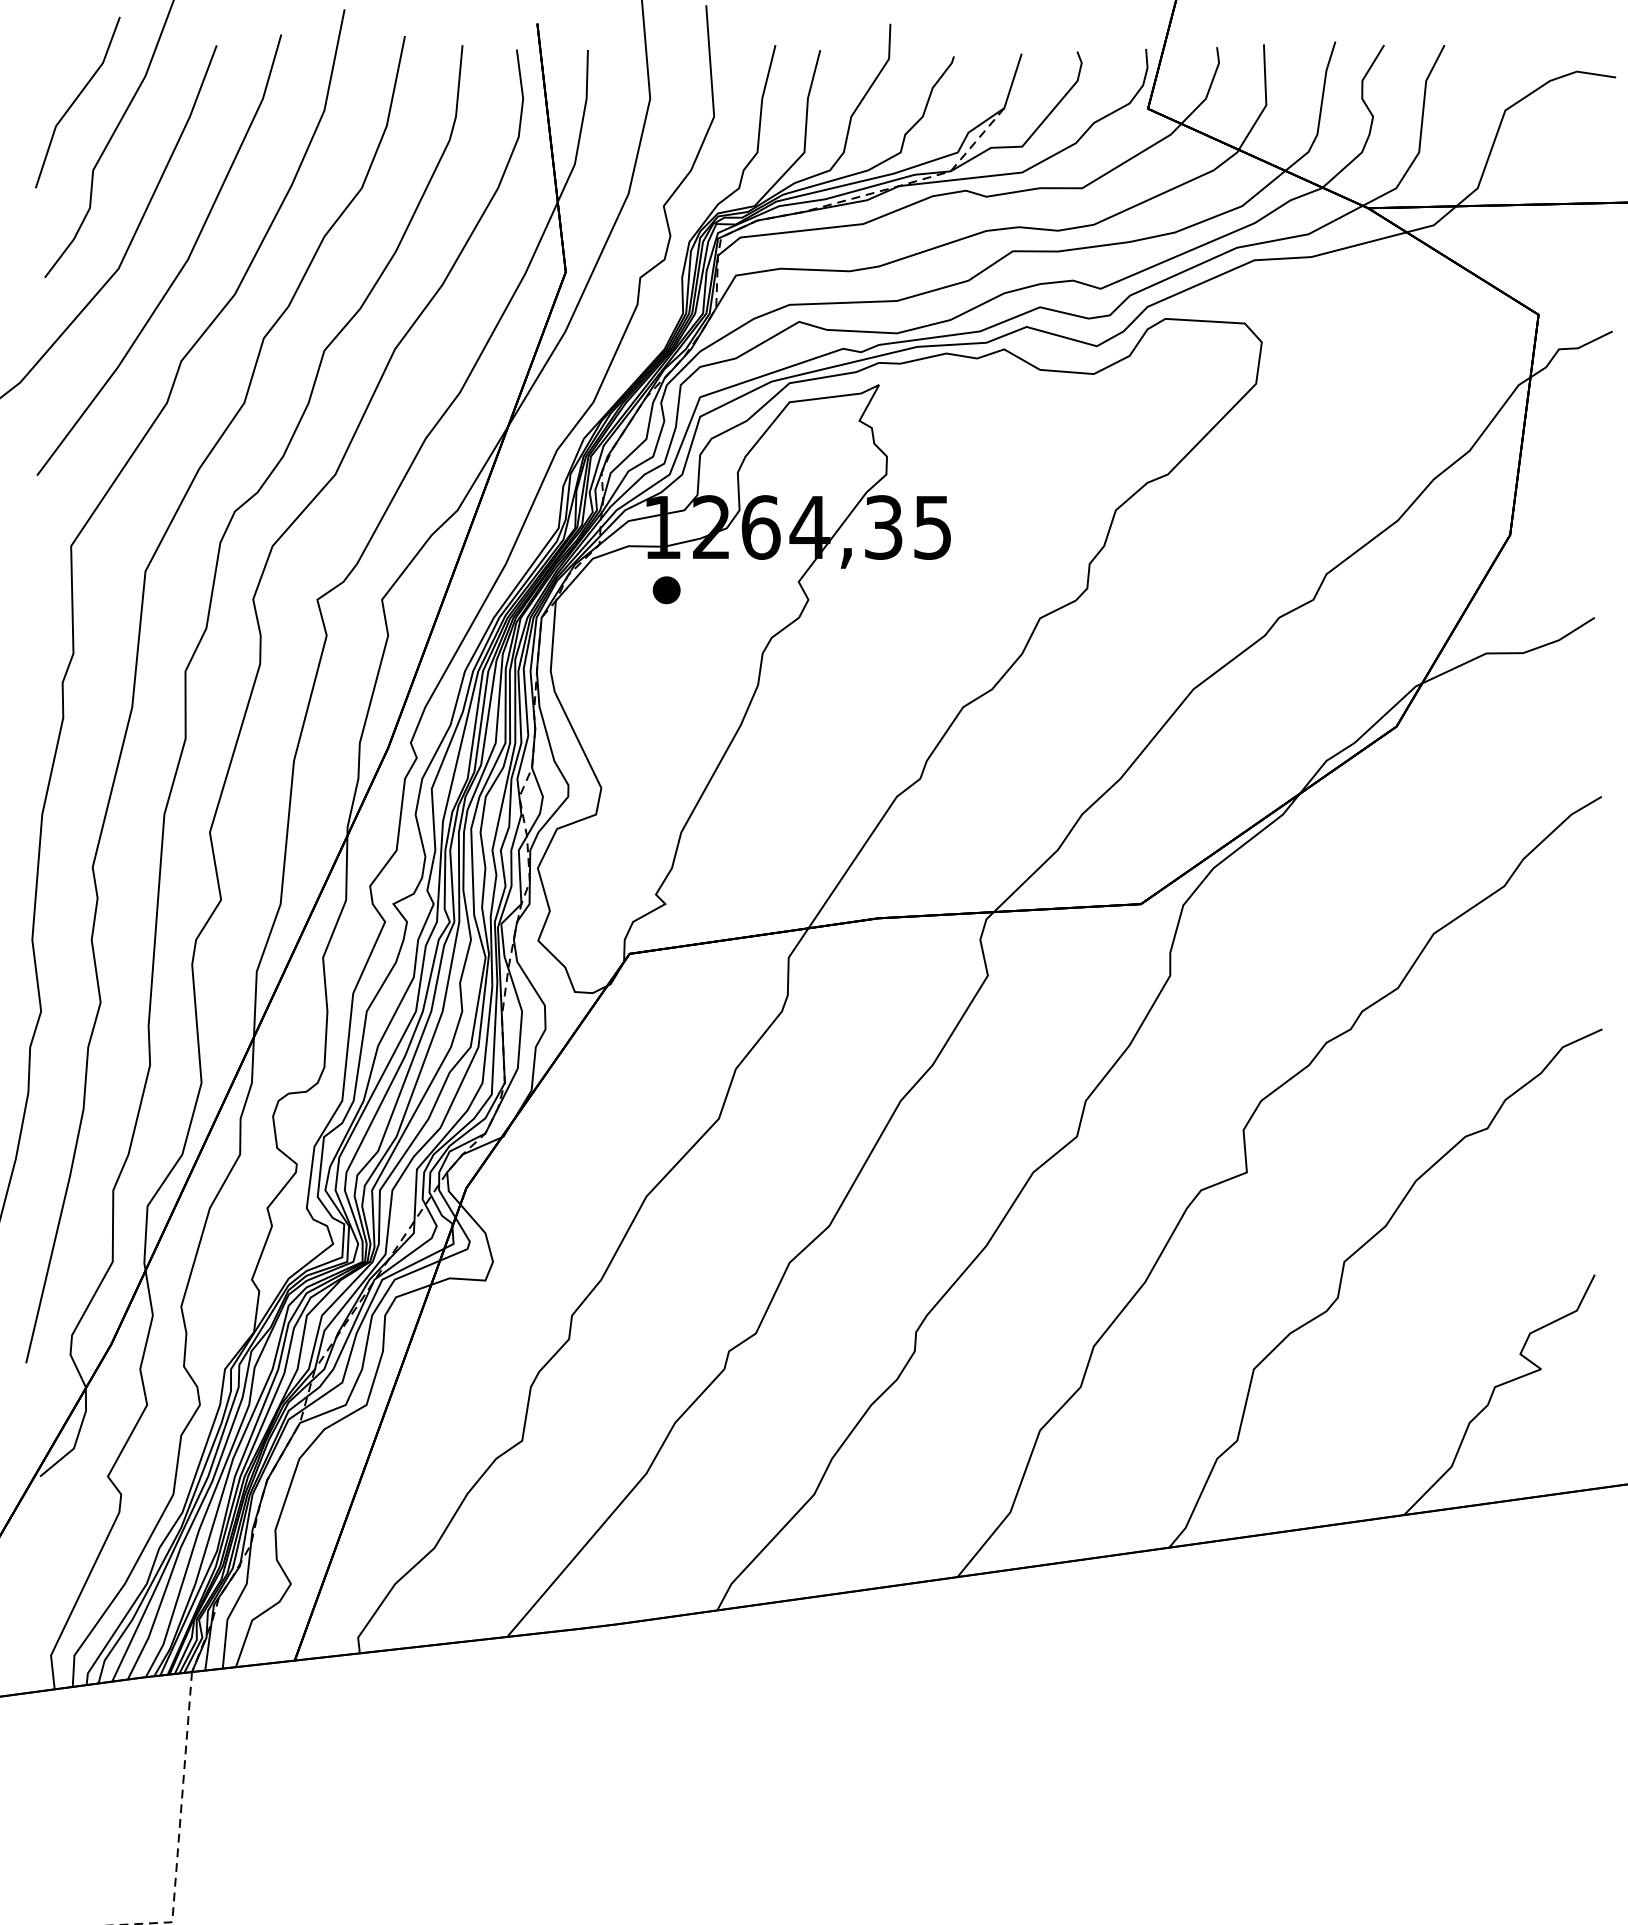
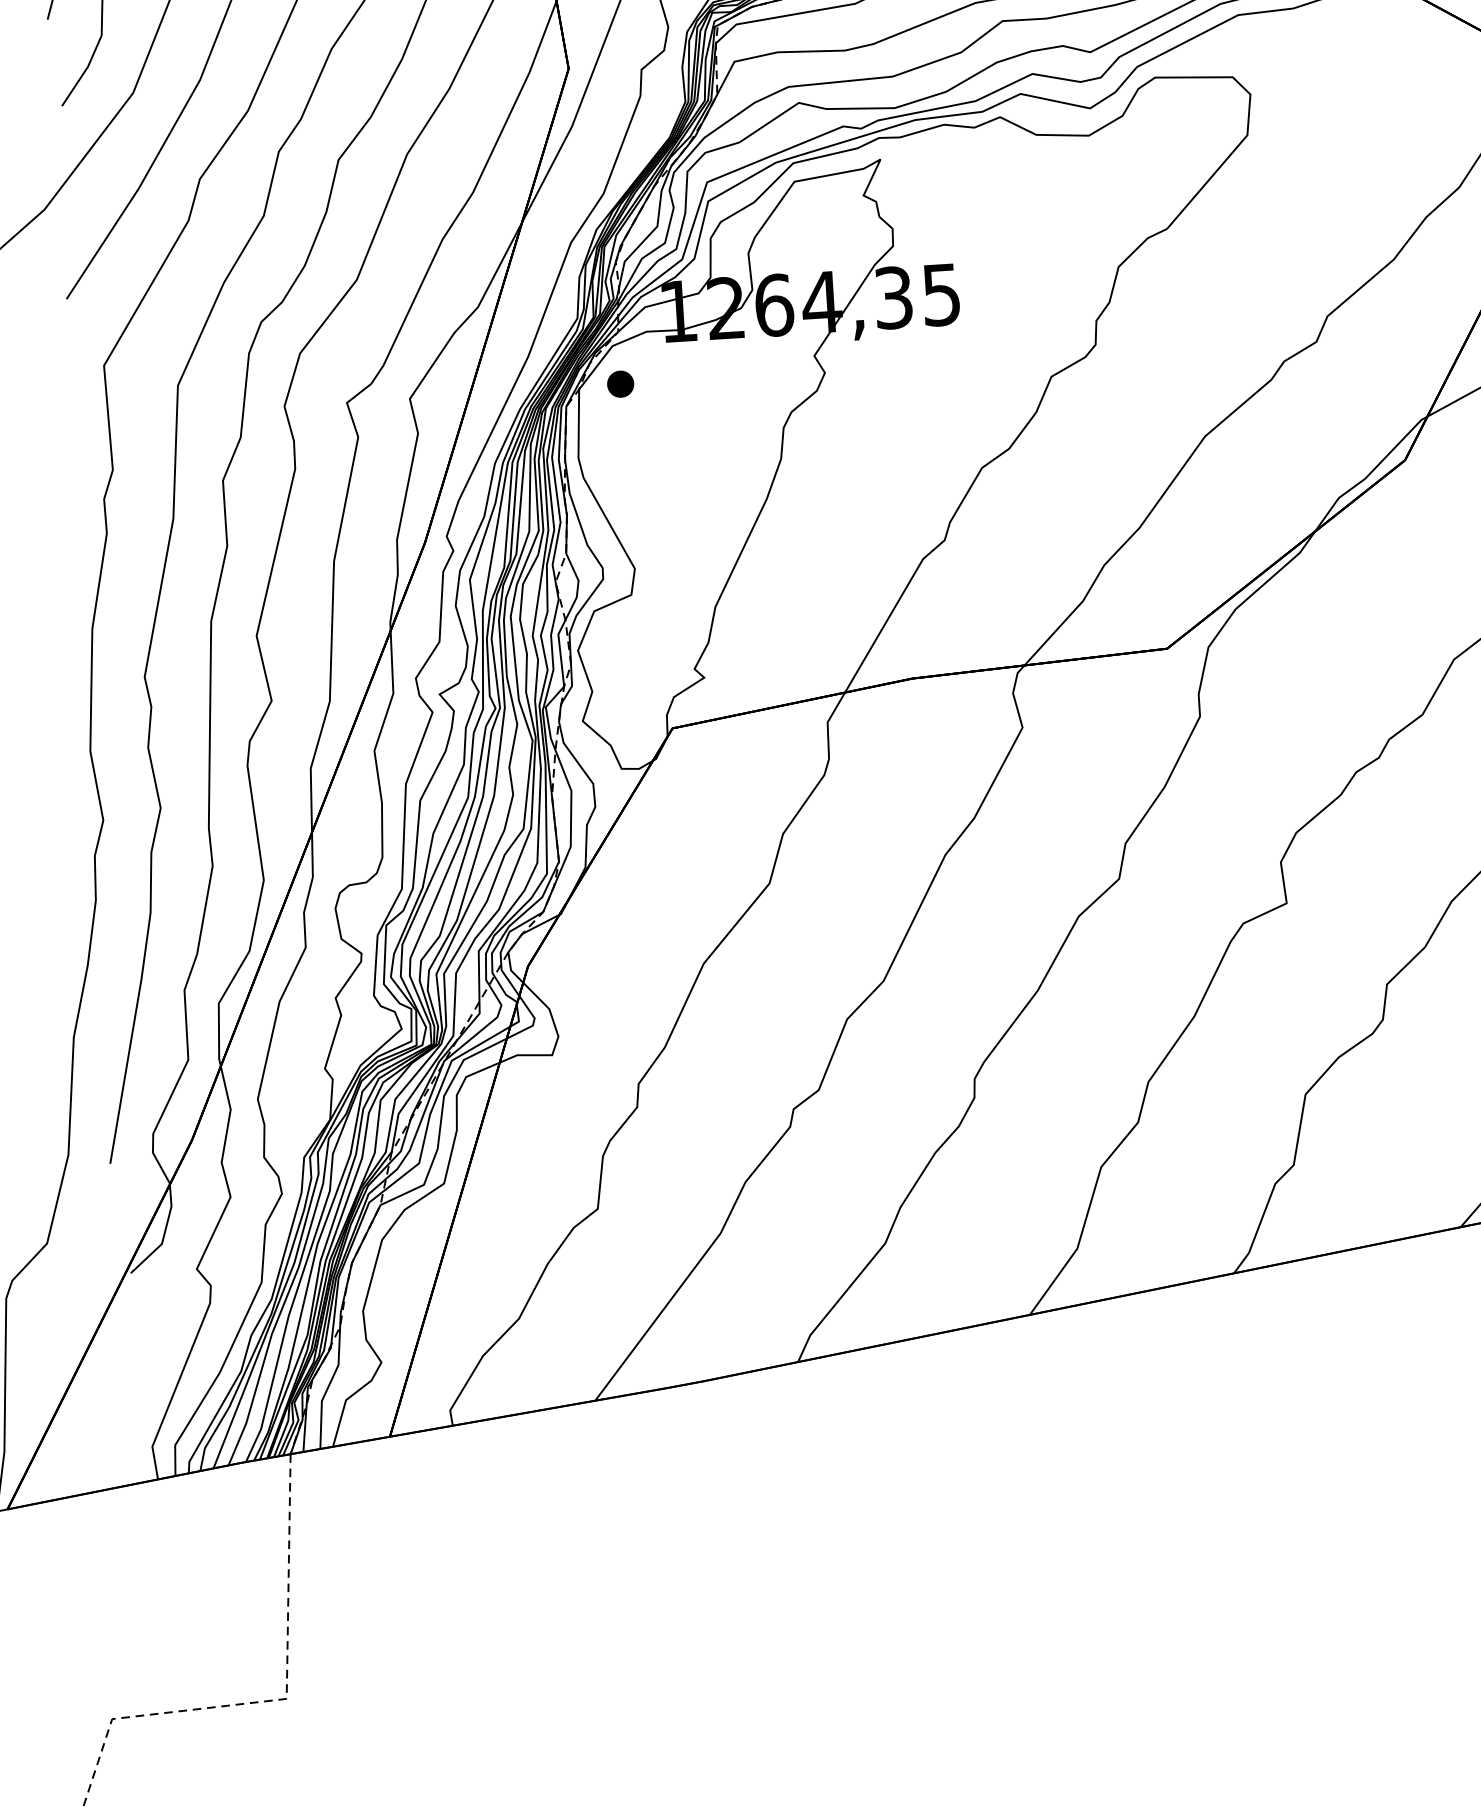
part: (666, 590) -> (620, 384), moved

